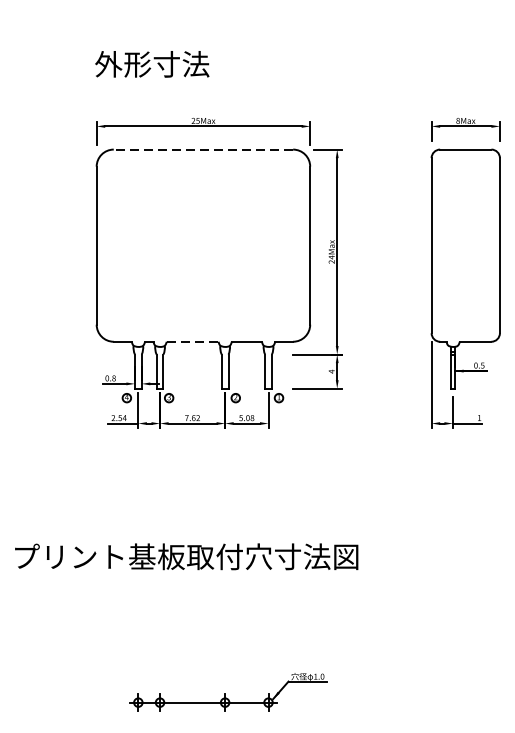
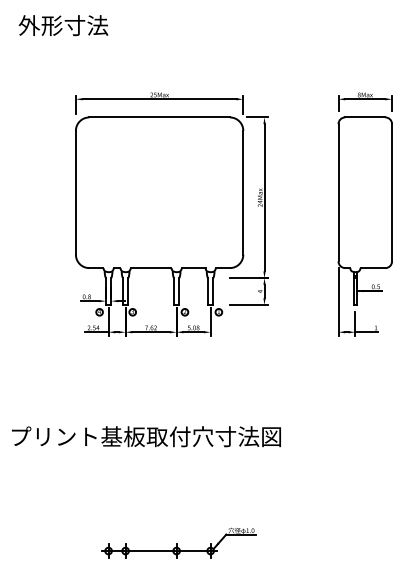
text: (152, 64) -> (63, 25), moved
line: (203, 149) -> (159, 117), dashed -> solid
line: (193, 342) -> (151, 268), dashed -> solid

